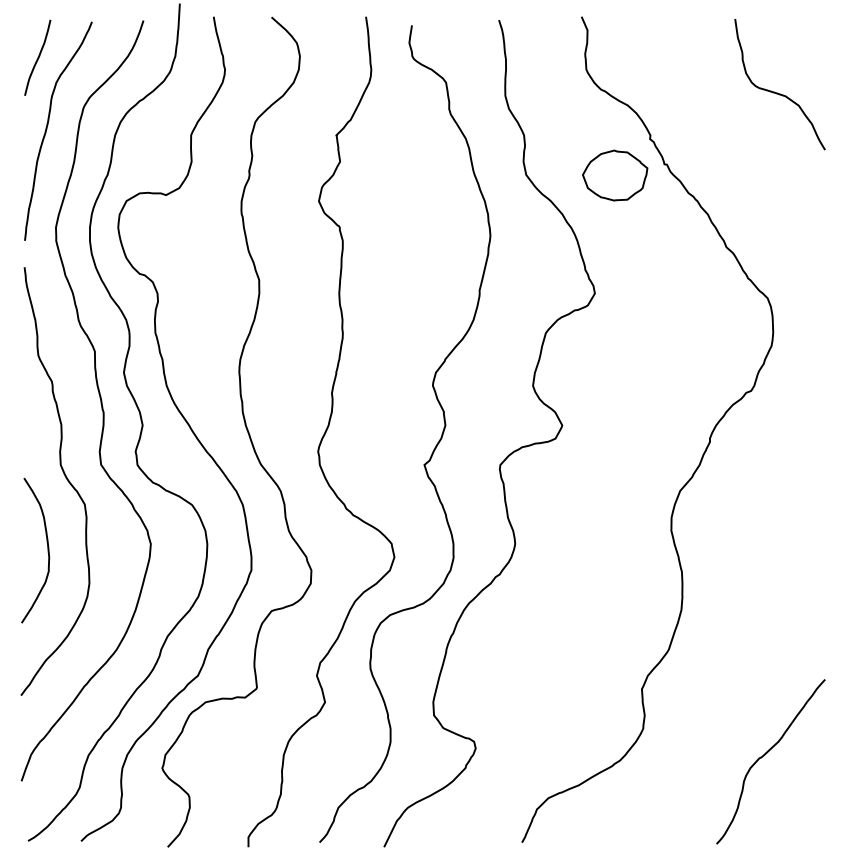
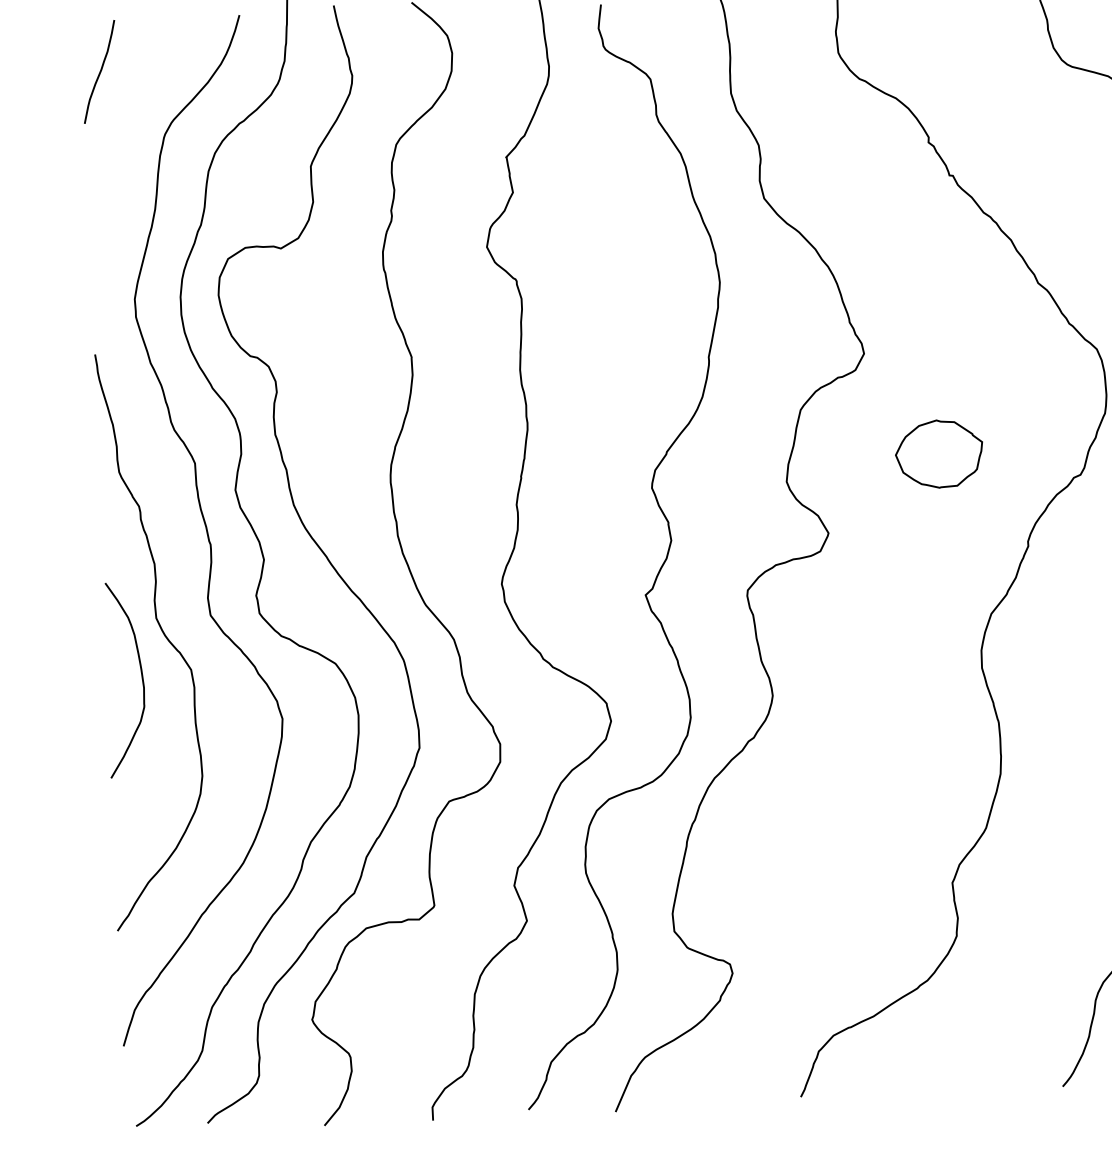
curve: (47, 129) -> (117, 167), removed
part: (615, 175) -> (939, 453), moved
curve: (47, 550) -> (141, 678), moved

